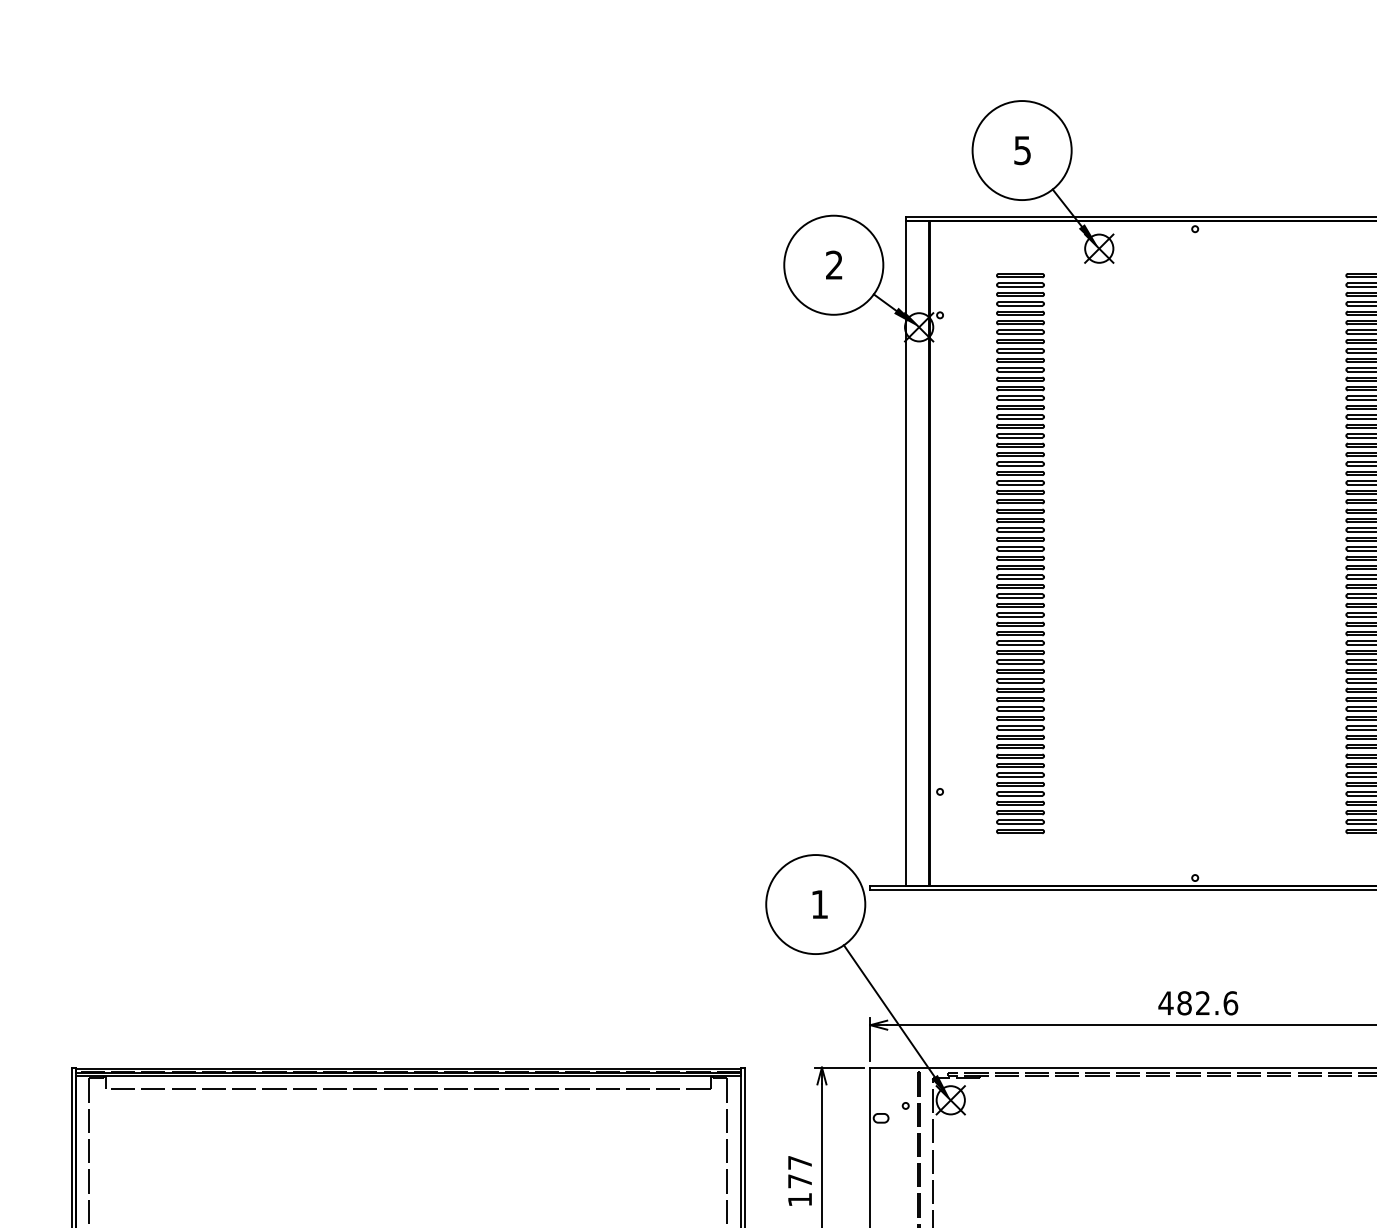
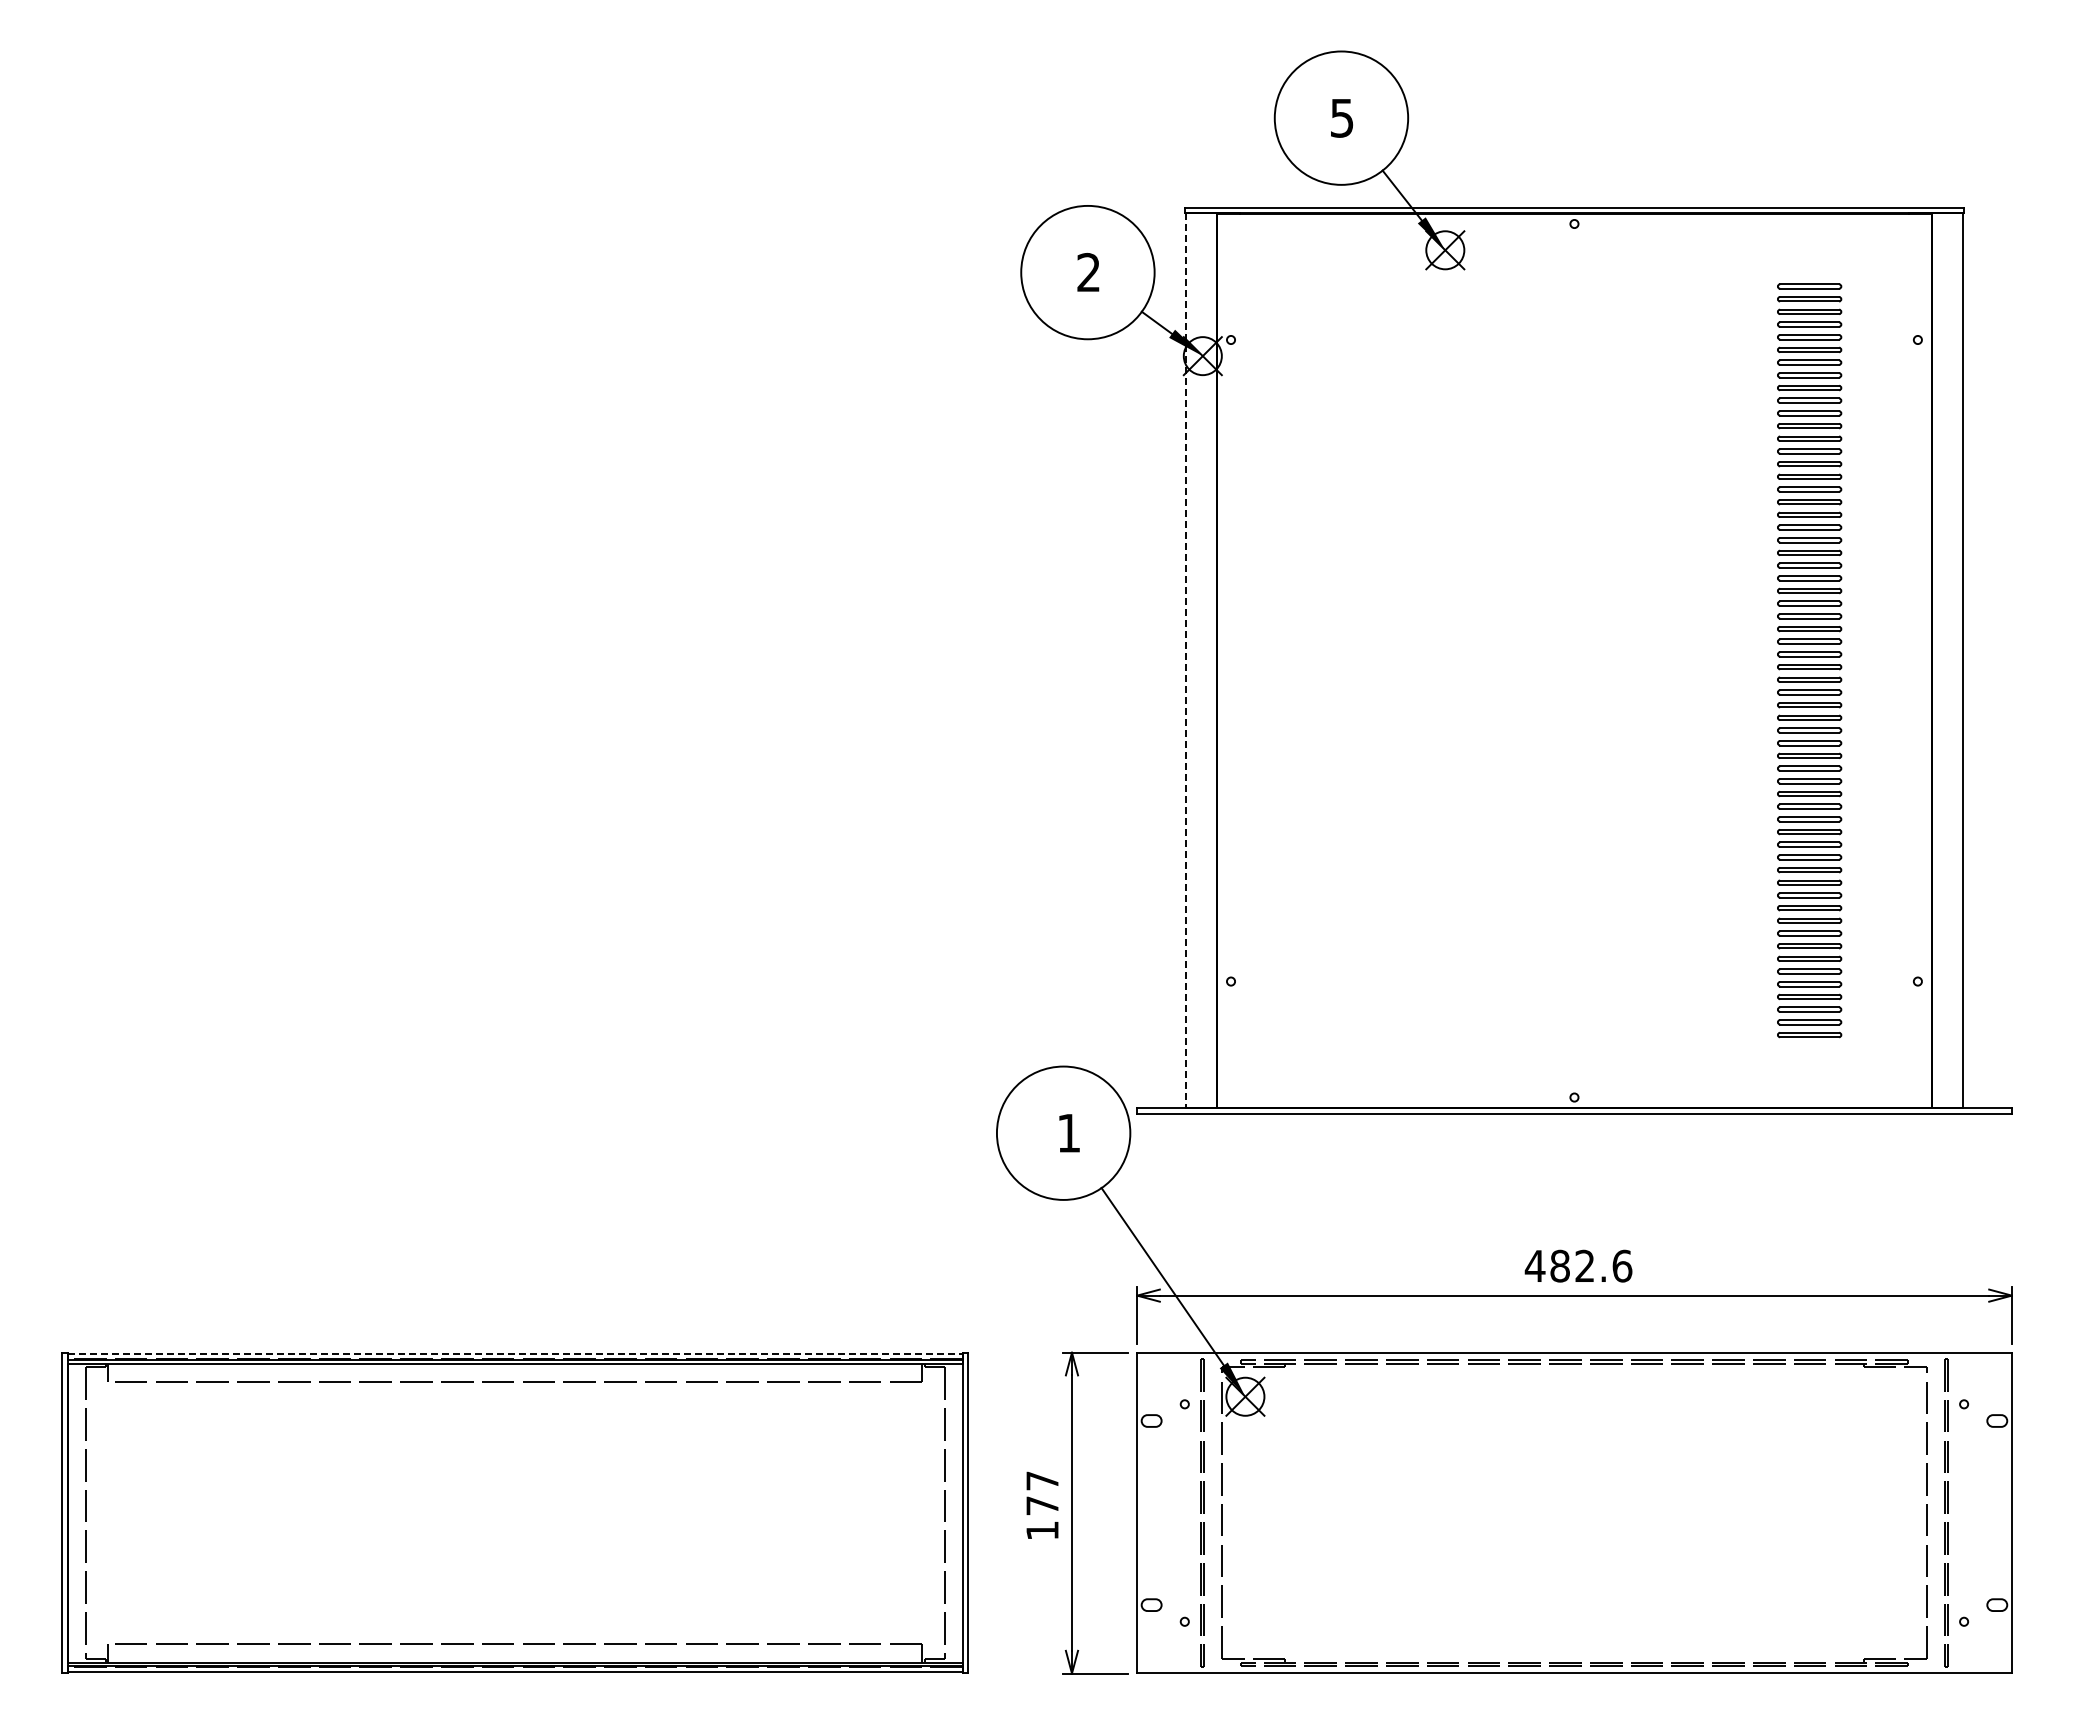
line: (906, 553) -> (1185, 660), solid -> dashed
part: (1019, 553) -> (1338, 660), removed
line: (408, 1068) -> (515, 1354), solid -> dashed

